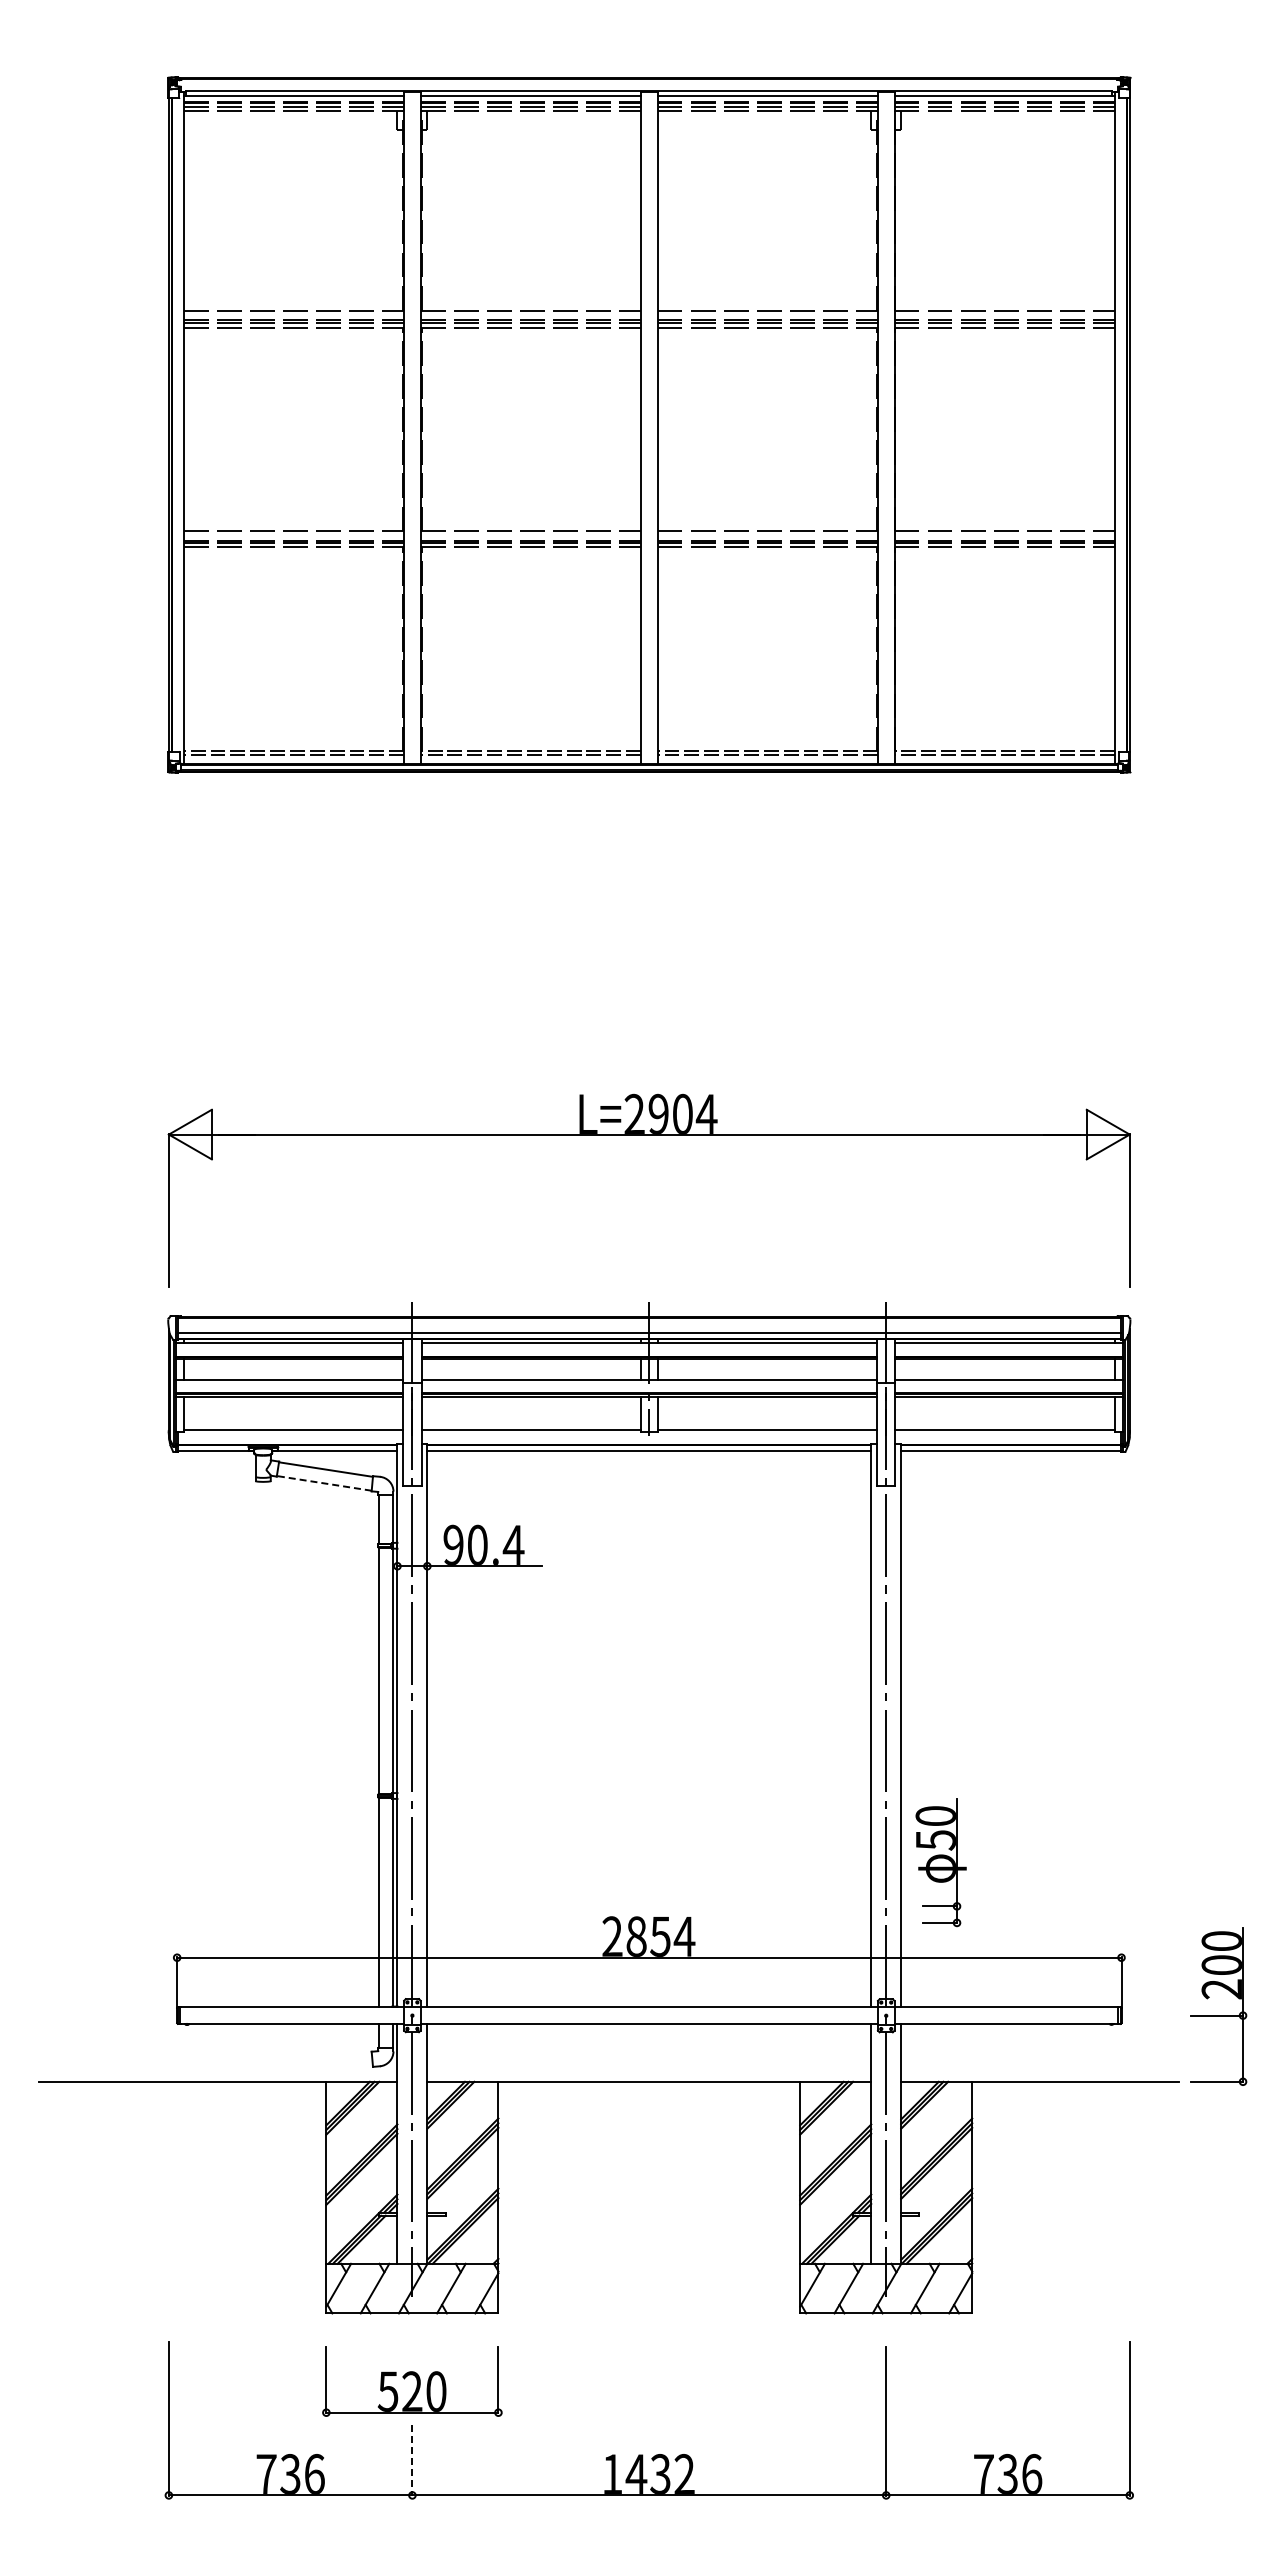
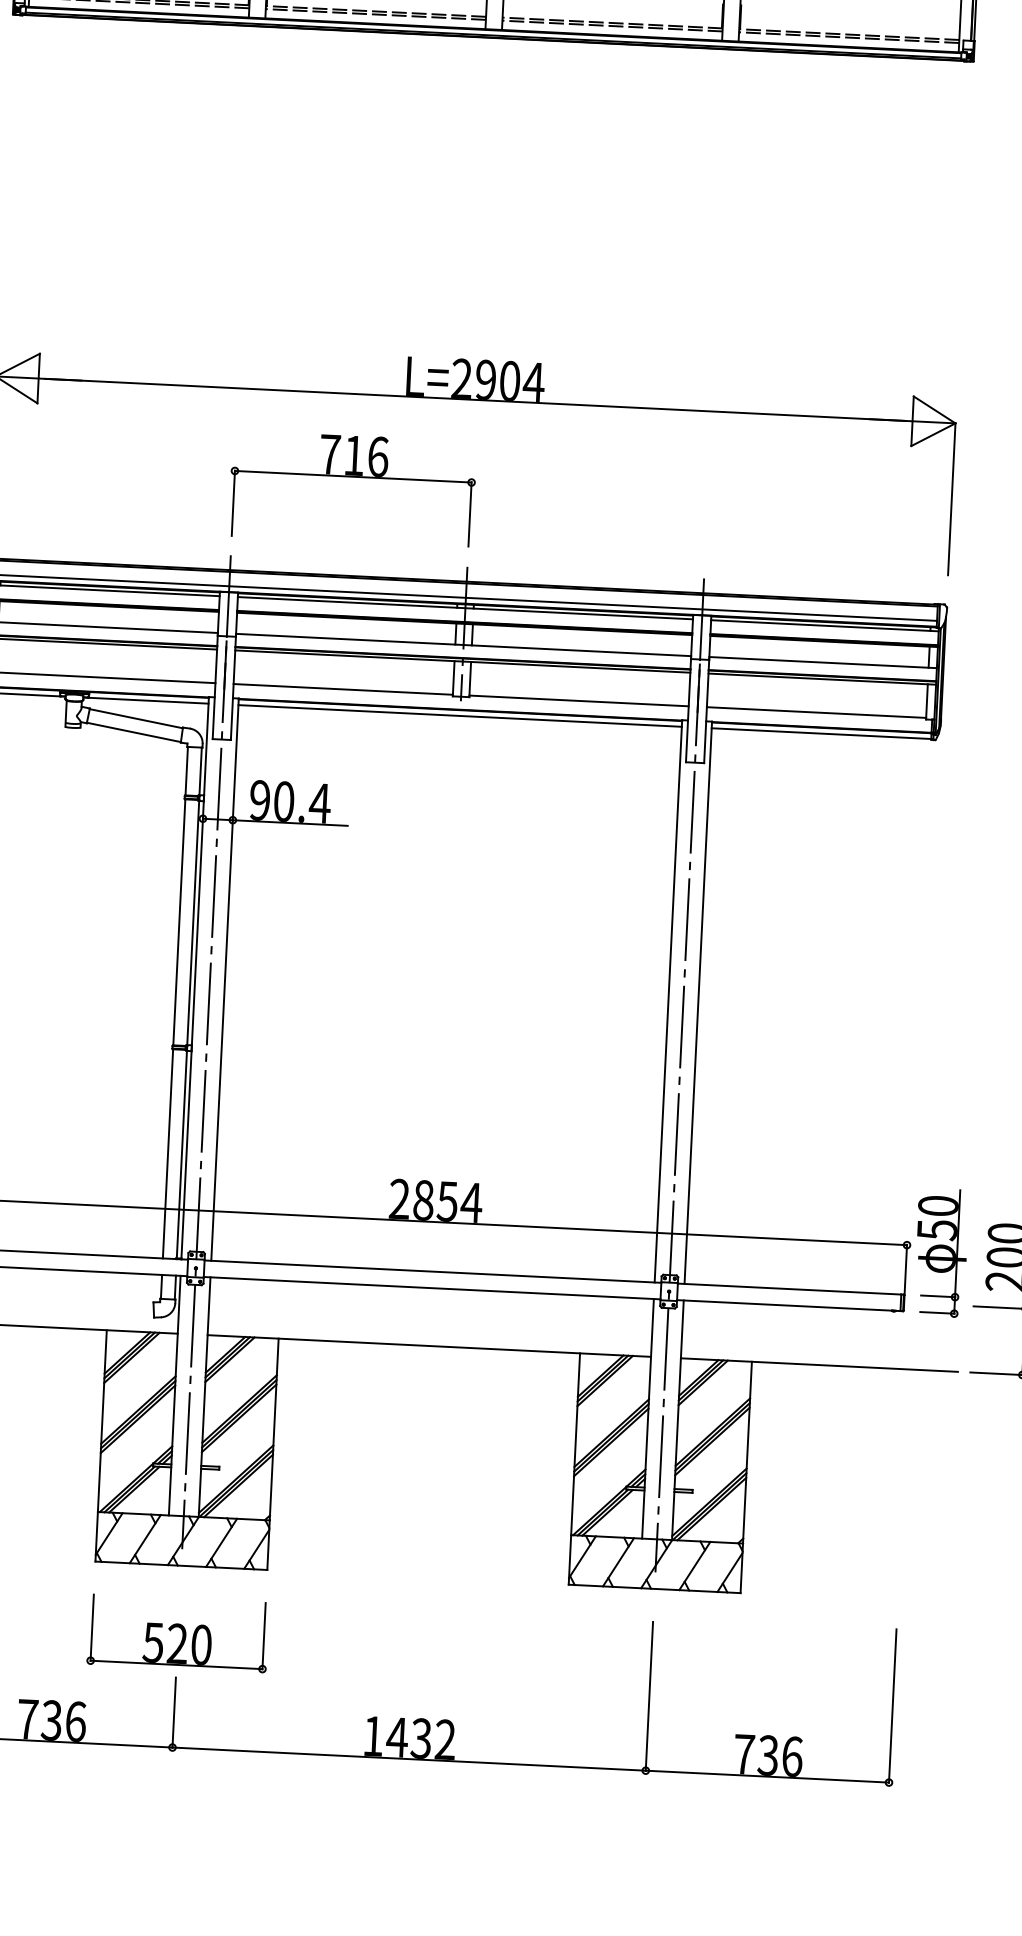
part: (530, 1217) -> (352, 476), added
line: (324, 1483) -> (134, 732), dashed -> solid
part: (940, 1862) -> (940, 1252), moved
line: (412, 2461) -> (174, 1713), dashed -> solid

